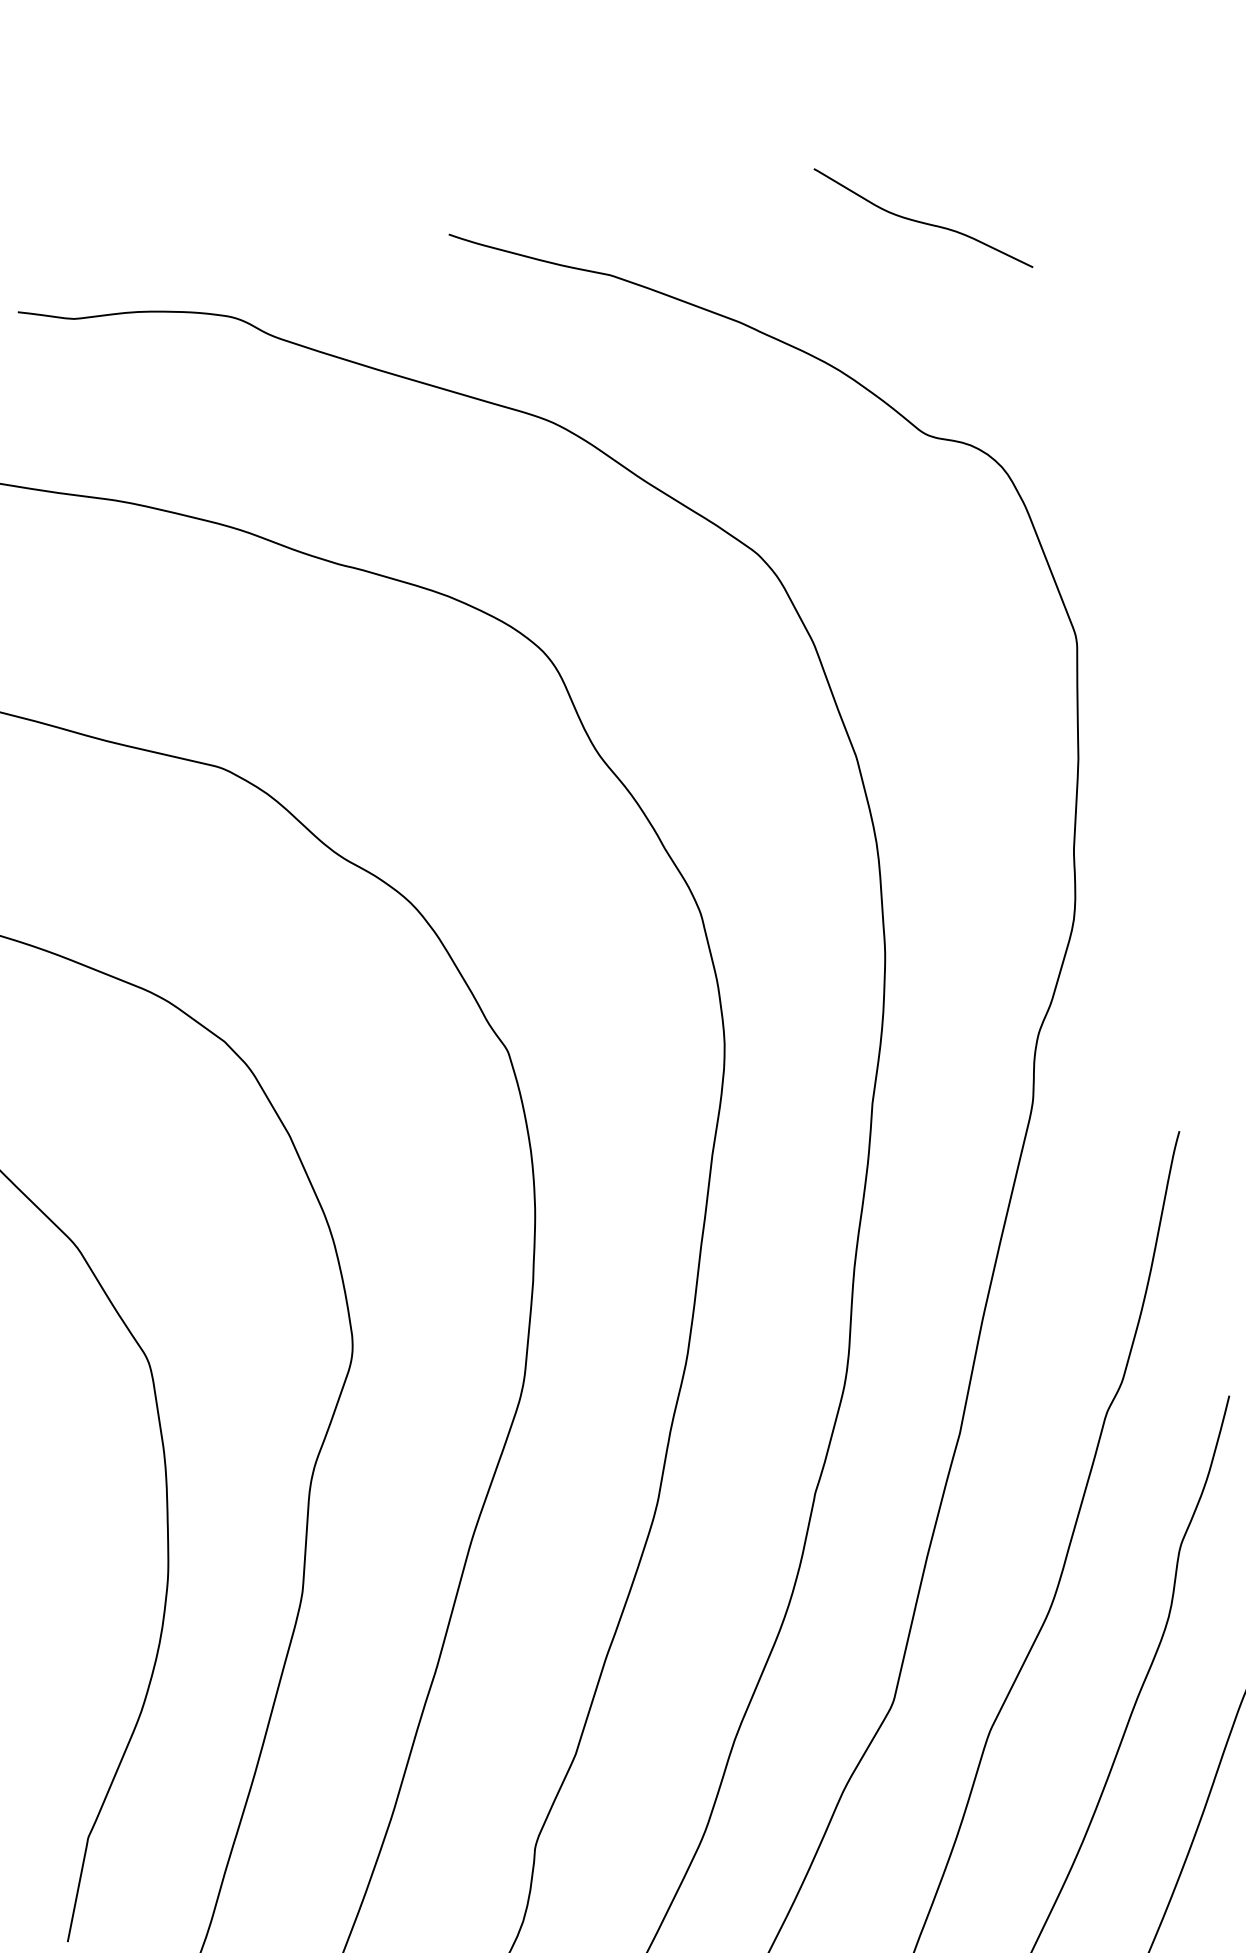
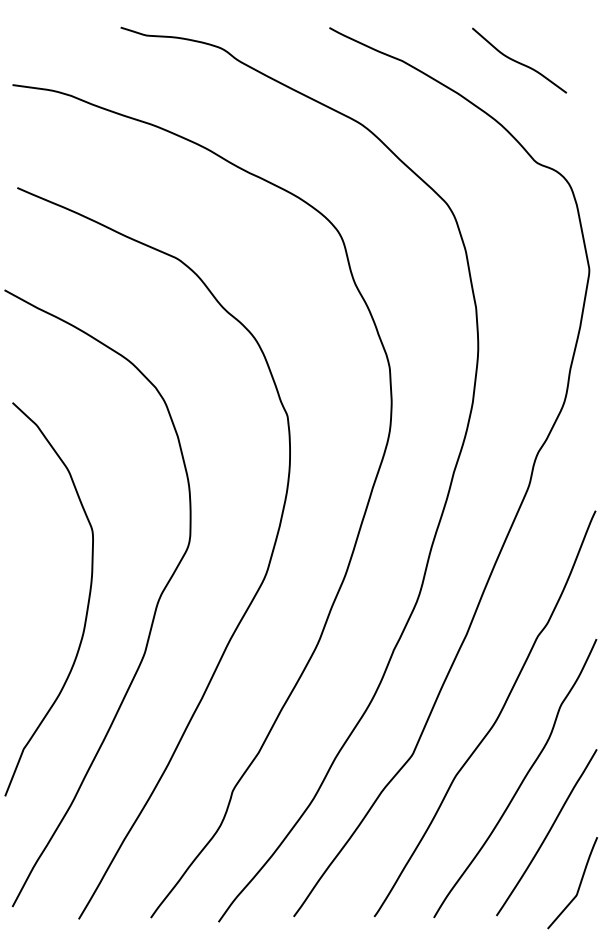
curve: (921, 220) -> (518, 61), moved

